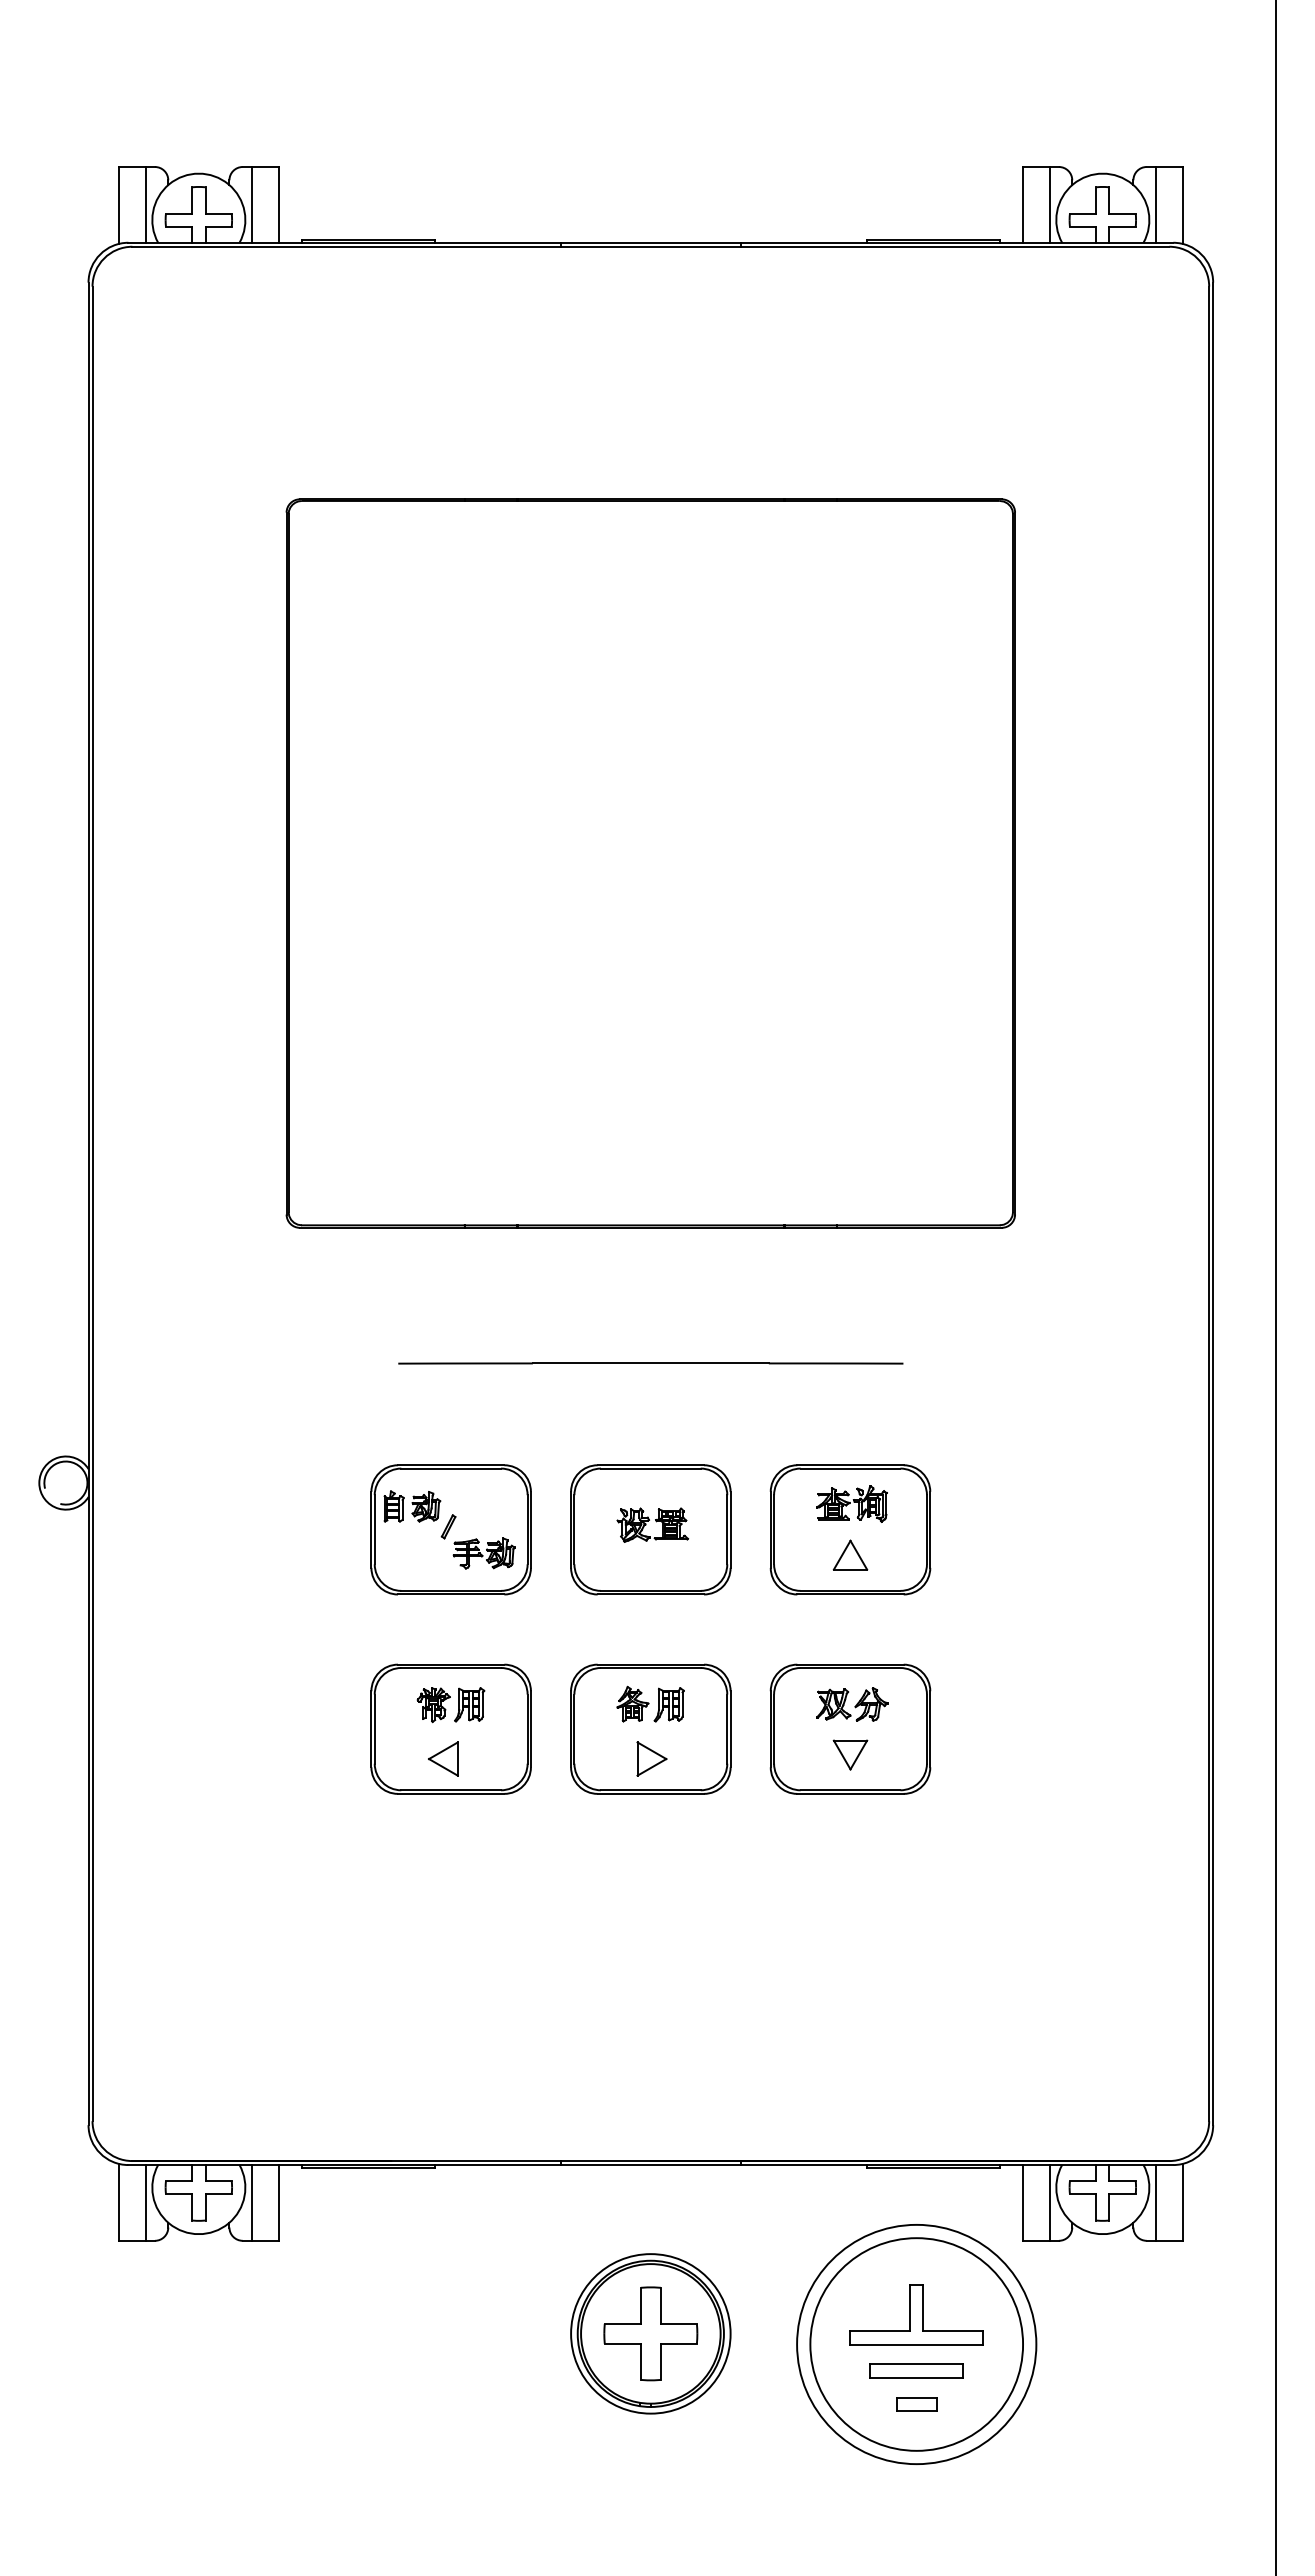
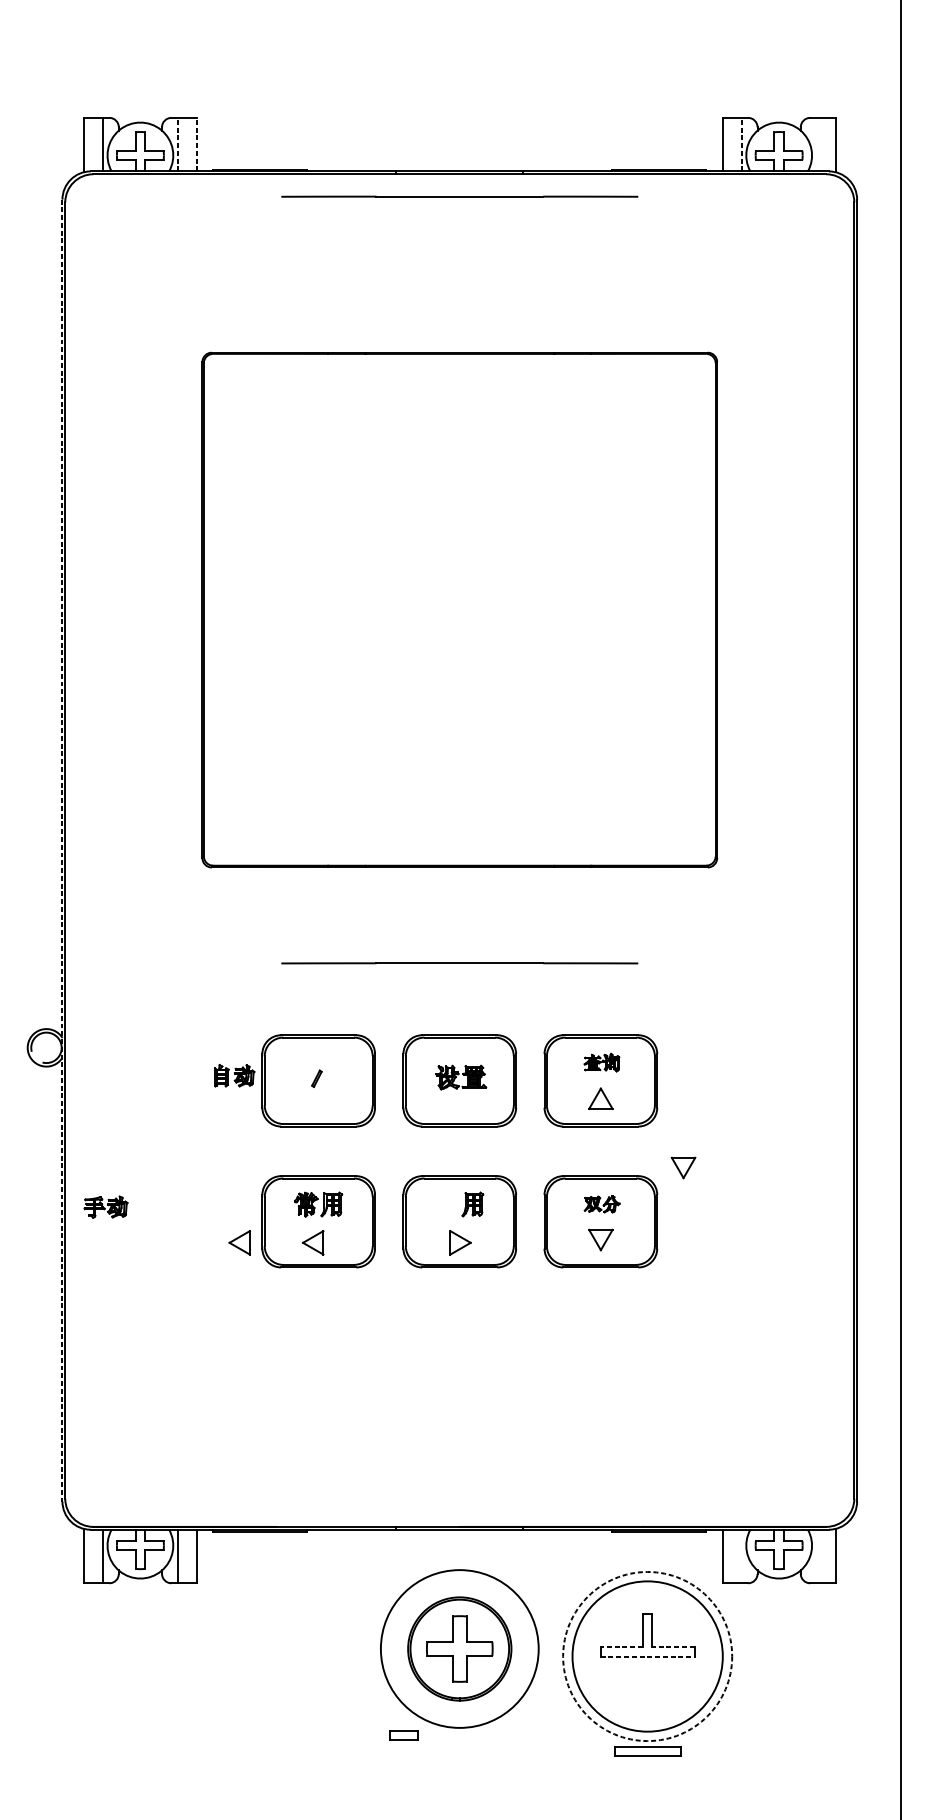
line: (252, 204) -> (178, 144), solid -> dashed
line: (278, 204) -> (196, 144), solid -> dashed
line: (1049, 204) -> (741, 144), solid -> dashed
line: (1156, 204) -> (817, 144), removed
line: (650, 278) -> (459, 196), added
line: (88, 1204) -> (62, 850), solid -> dashed
part: (851, 1503) -> (601, 1062), size x0.7
part: (412, 1506) -> (234, 1075), moved
part: (483, 1553) -> (105, 1207), moved
part: (967, 1652) -> (683, 1167), added
part: (632, 1703) -> (446, 1203), removed
part: (852, 1704) -> (602, 1204), size x0.7
part: (339, 1758) -> (239, 1242), added
line: (1049, 2202) -> (741, 1556), removed
line: (1156, 2202) -> (817, 1556), removed
line: (880, 2331) -> (622, 1647), solid -> dashed
line: (953, 2331) -> (673, 1647), solid -> dashed
circle: (650, 2333) -> (459, 1648), size x1.4
circle: (916, 2344) -> (647, 1656), solid -> dashed
line: (917, 2344) -> (648, 1656), solid -> dashed
part: (916, 2370) -> (647, 1751), moved
part: (916, 2404) -> (403, 1735), moved

